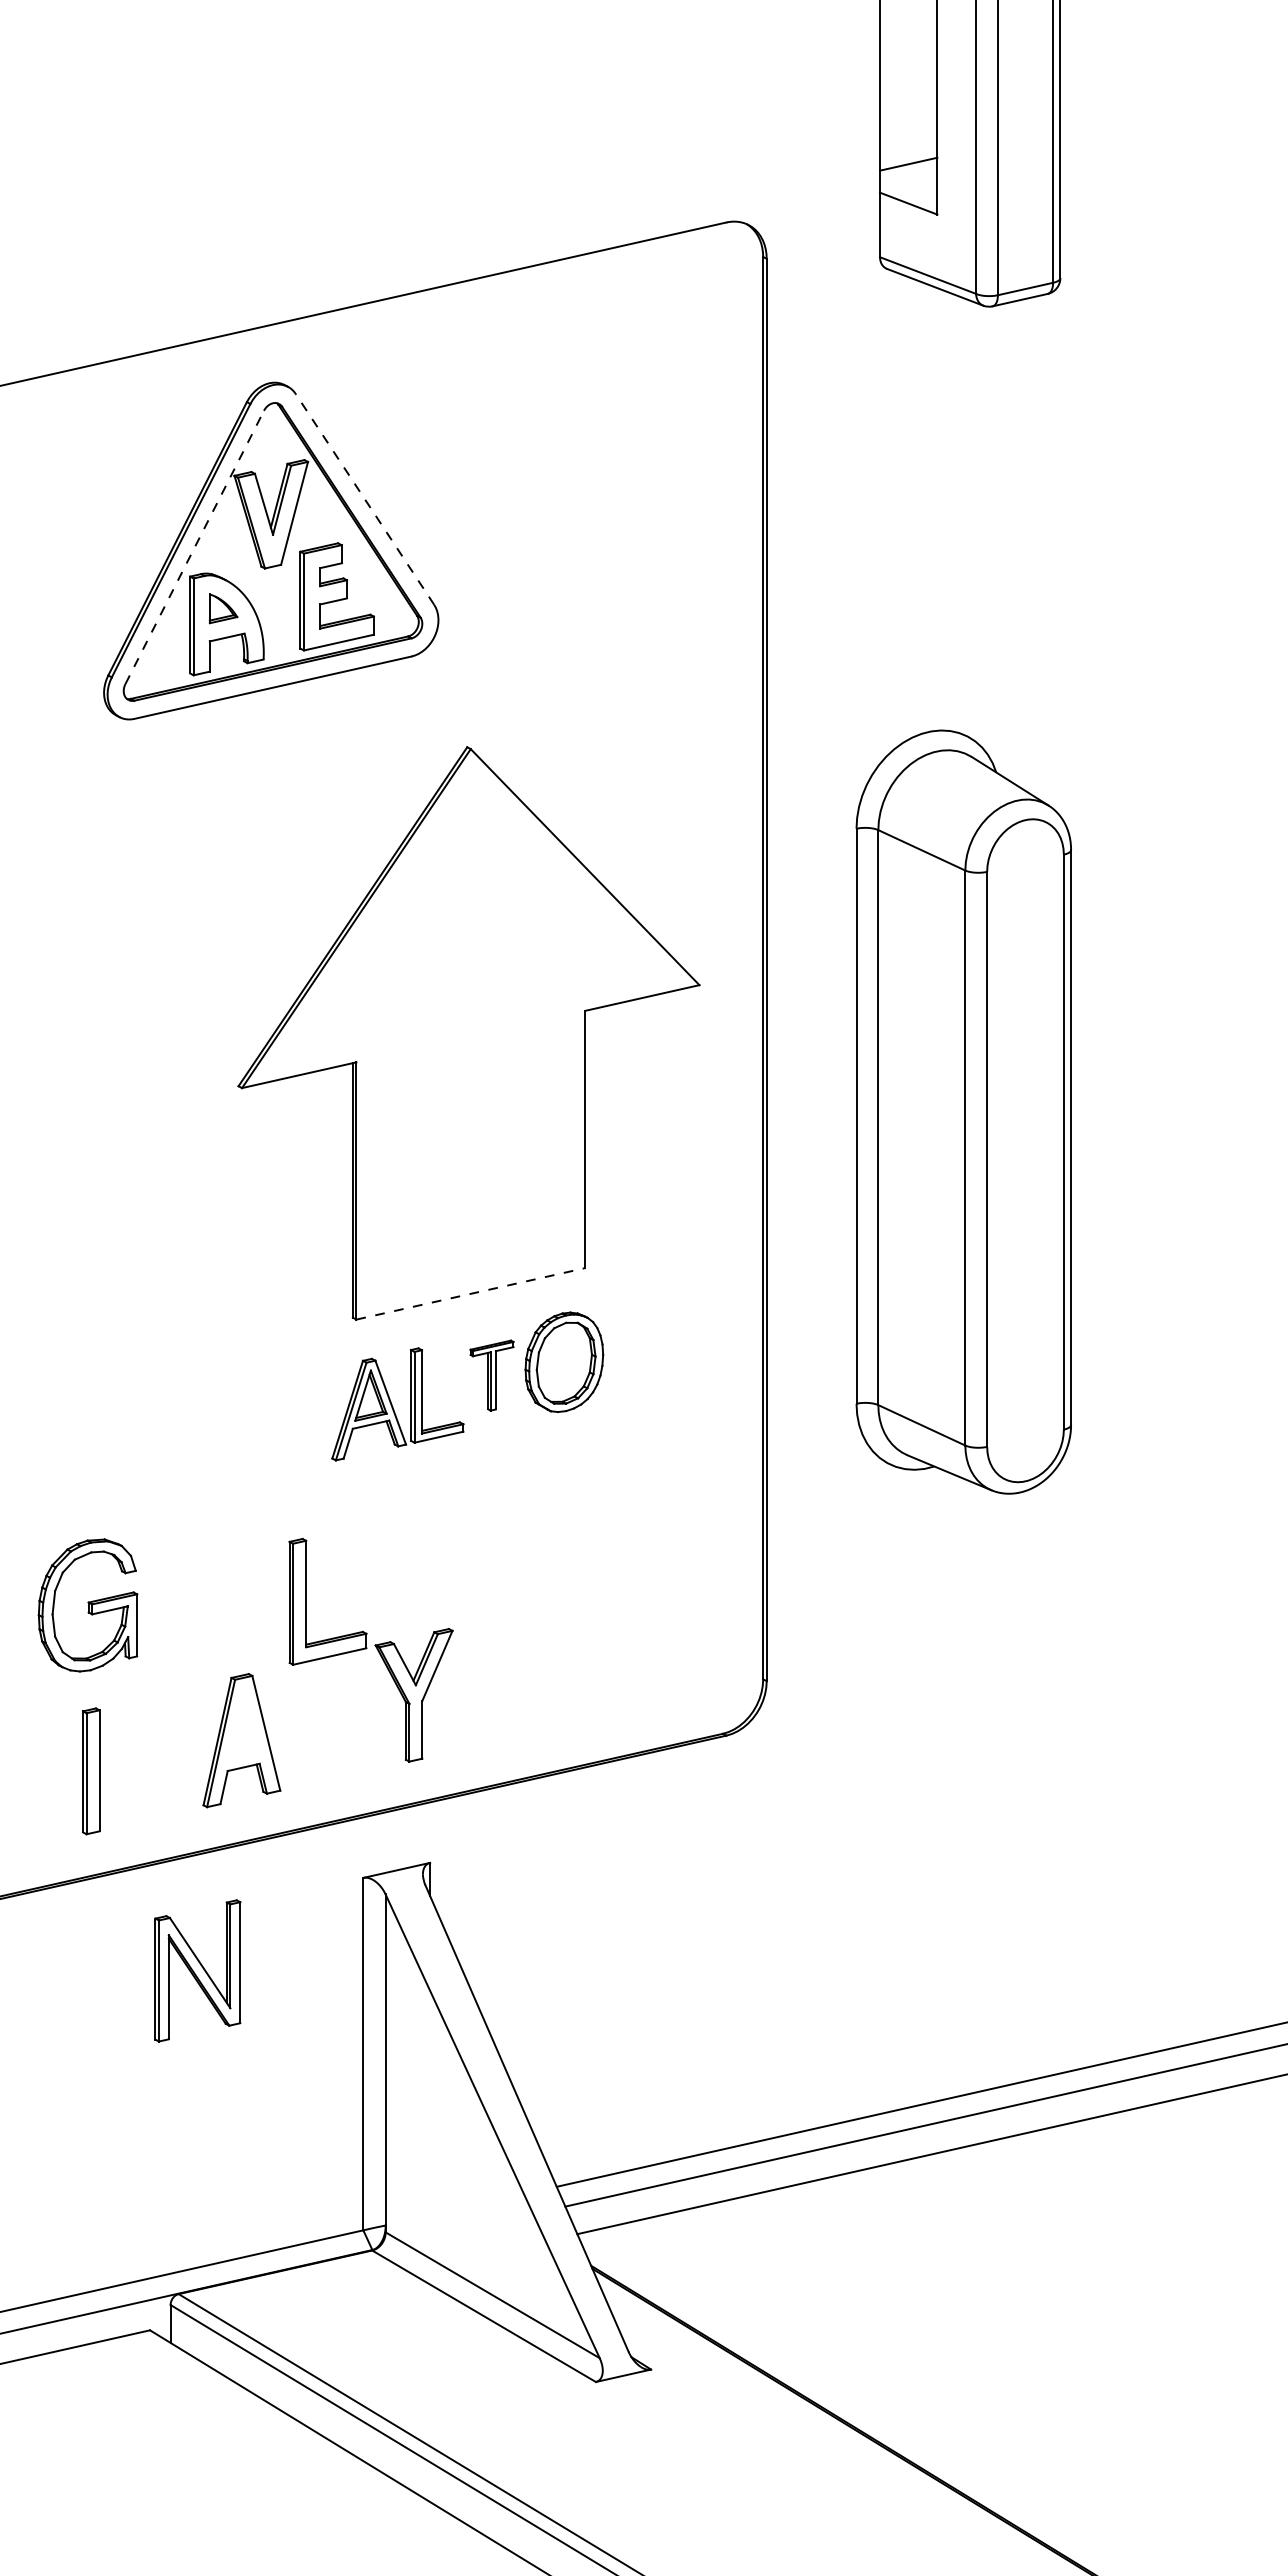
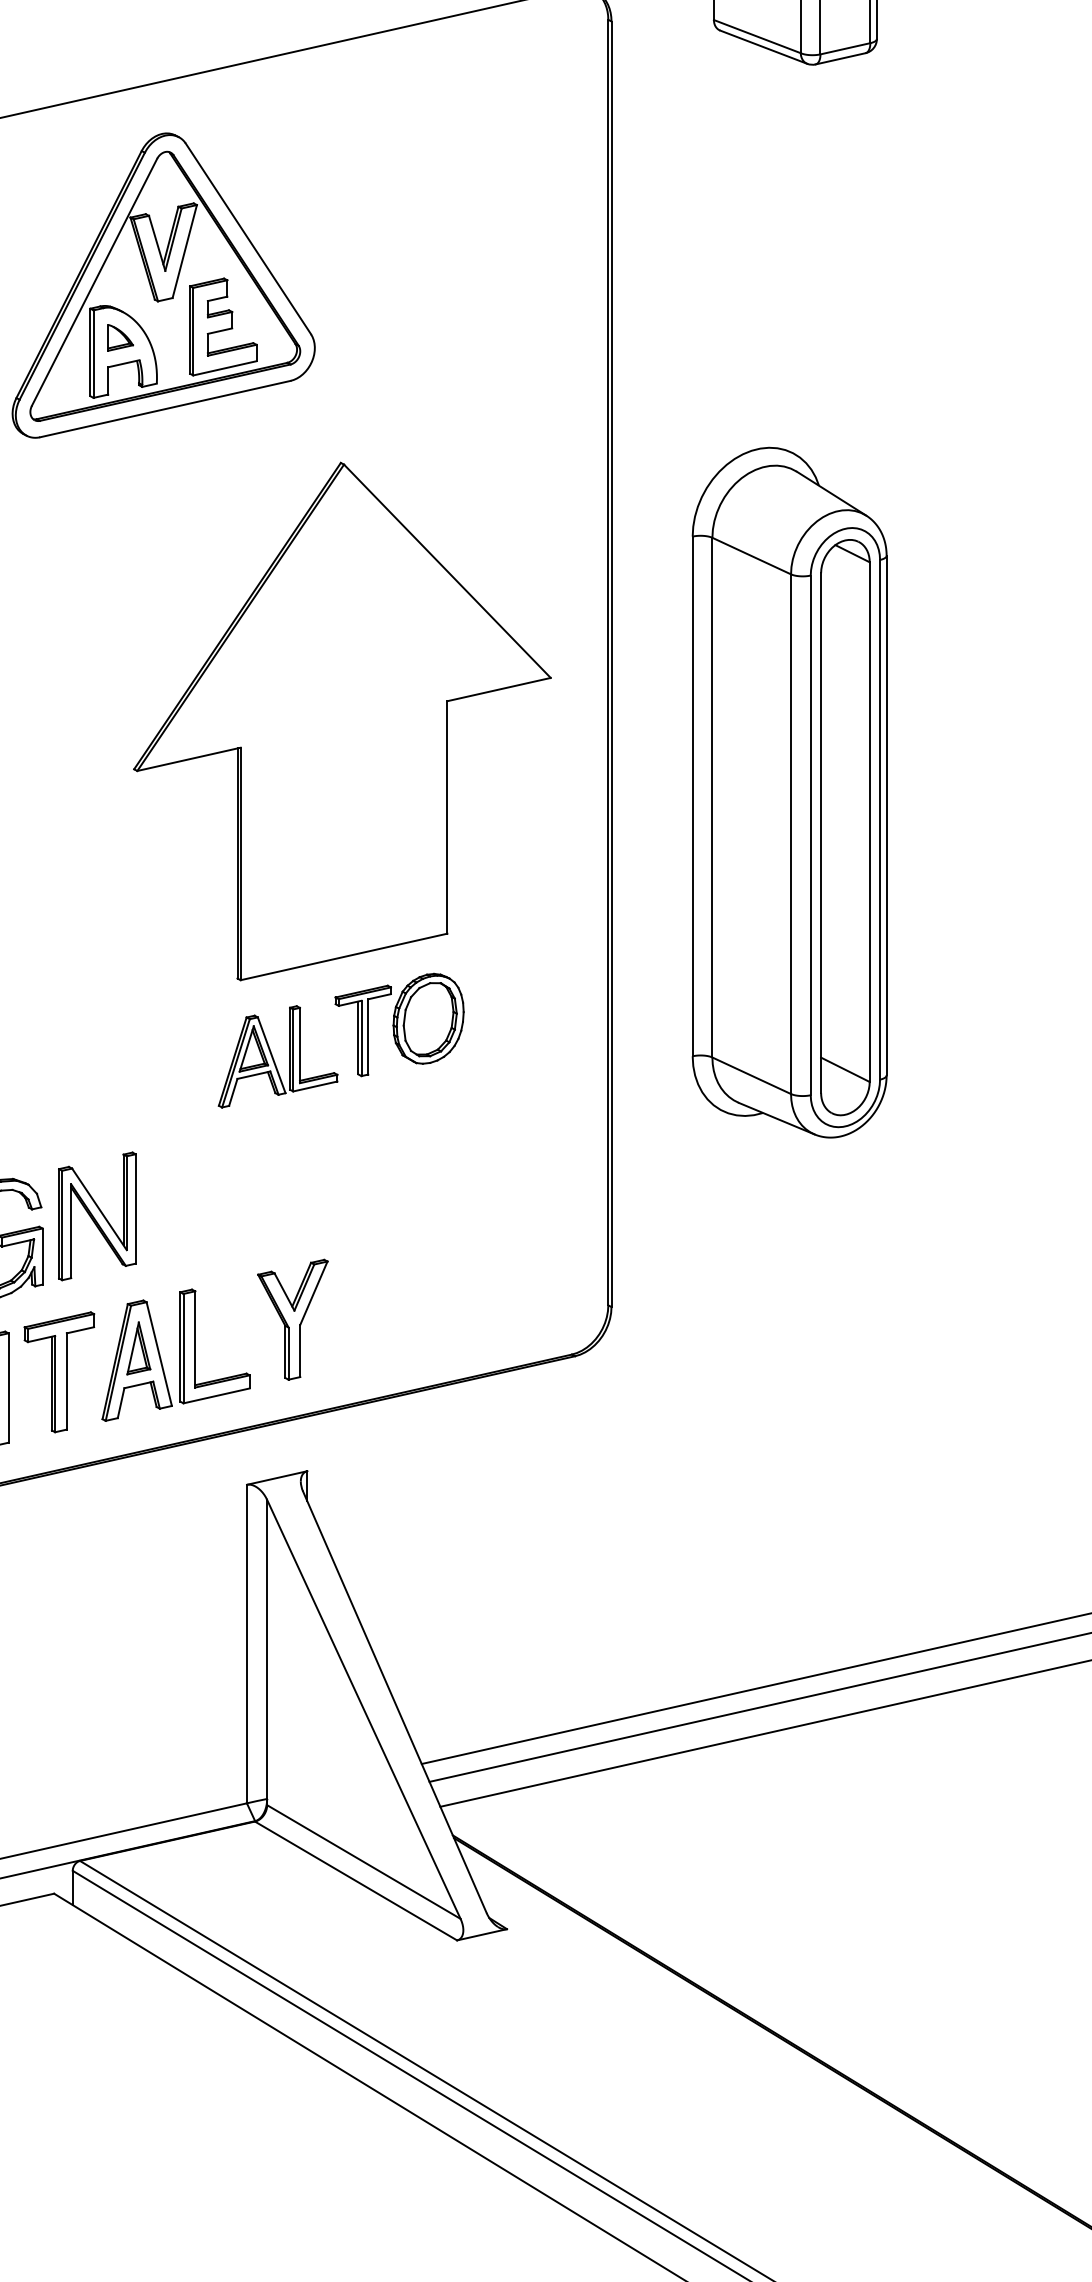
line: (364, 498) -> (247, 238), dashed -> solid
line: (194, 547) -> (94, 282), dashed -> solid
part: (1025, 1150) -> (845, 827), added
line: (471, 1293) -> (344, 956), dashed -> solid
part: (491, 1375) -> (362, 1030), size x1.43
part: (306, 1601) -> (195, 1346), moved
part: (243, 1726) -> (138, 1347), added
part: (155, 1753) -> (59, 1372), added
part: (197, 1970) -> (97, 1216), moved

